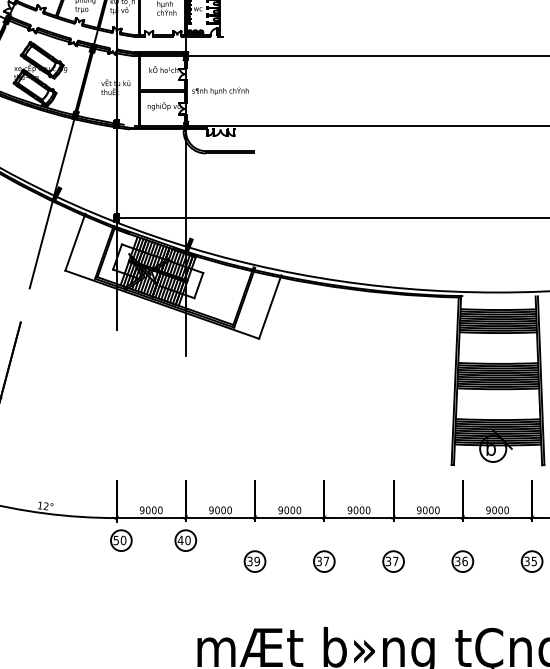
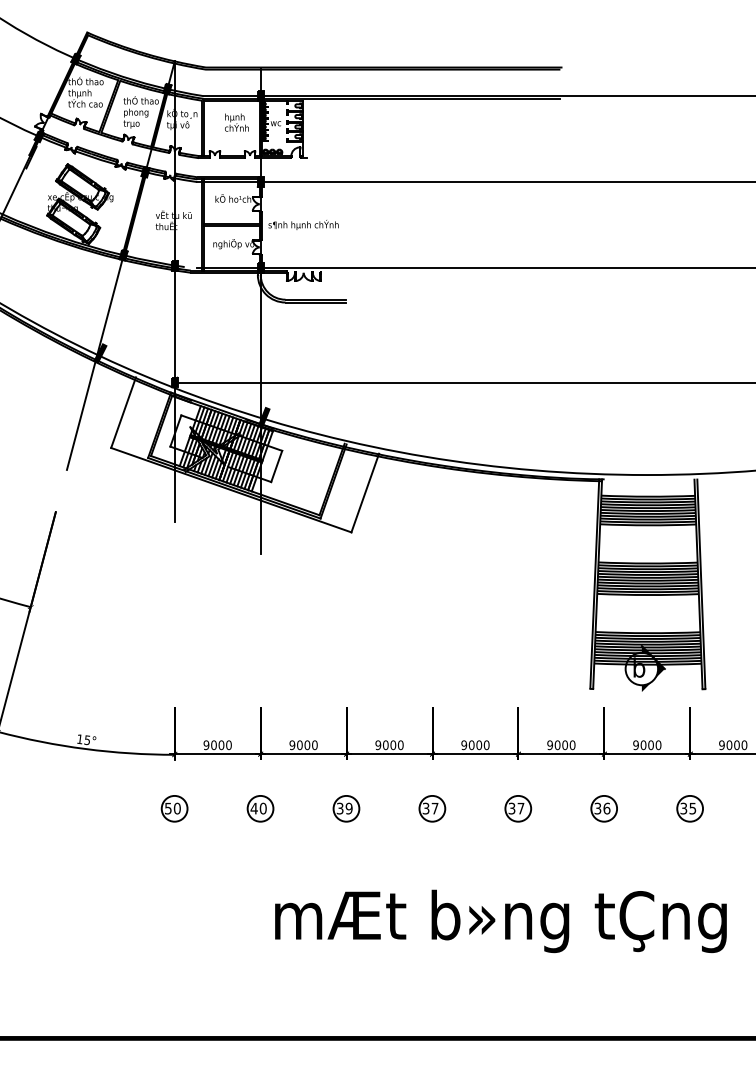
fill: (501, 448) -> (652, 668), added
text: (46, 506) -> (87, 740), 12° -> 15°
part: (121, 540) -> (174, 808), moved
part: (185, 540) -> (260, 808), moved

